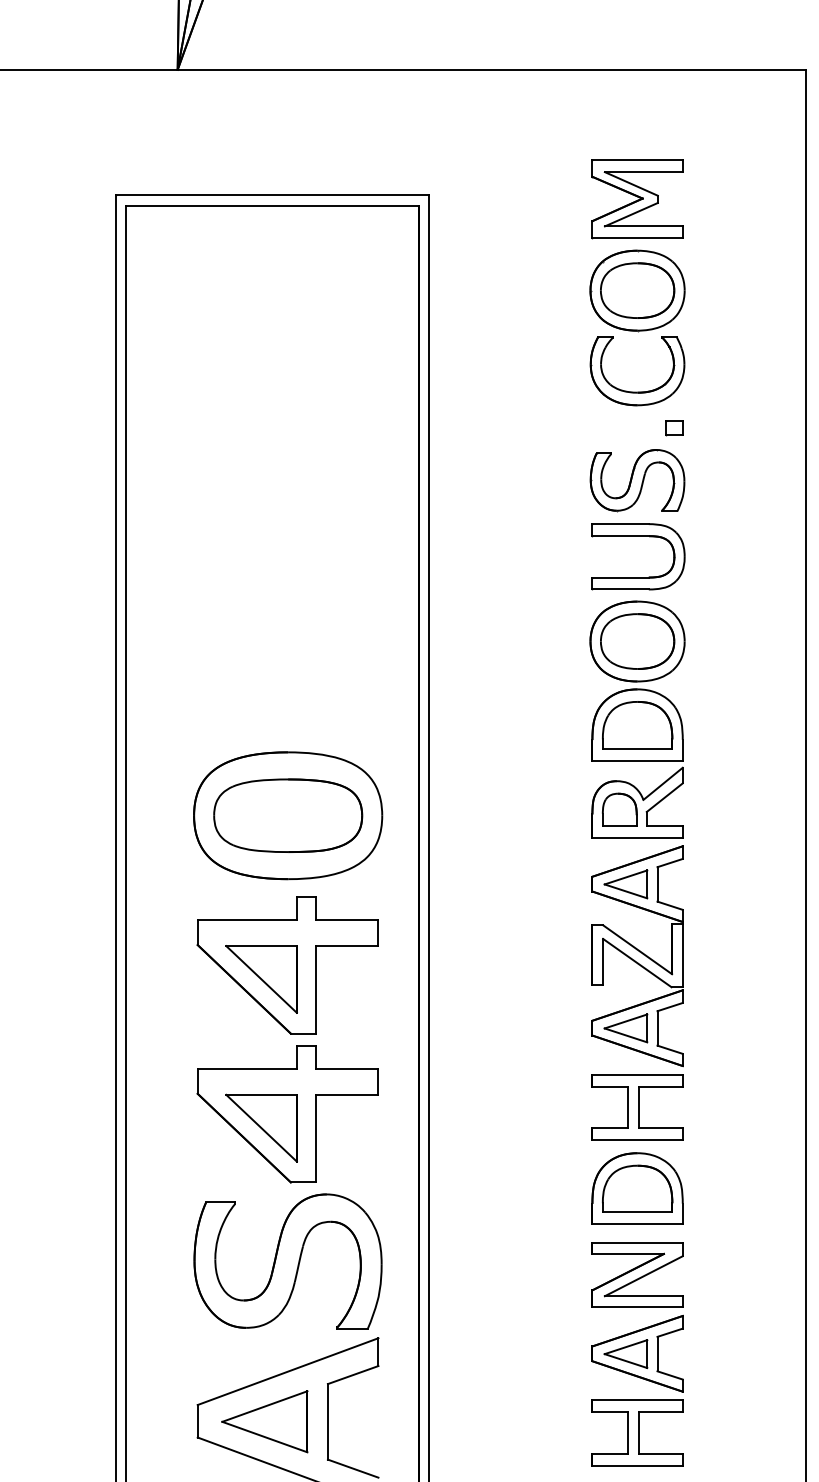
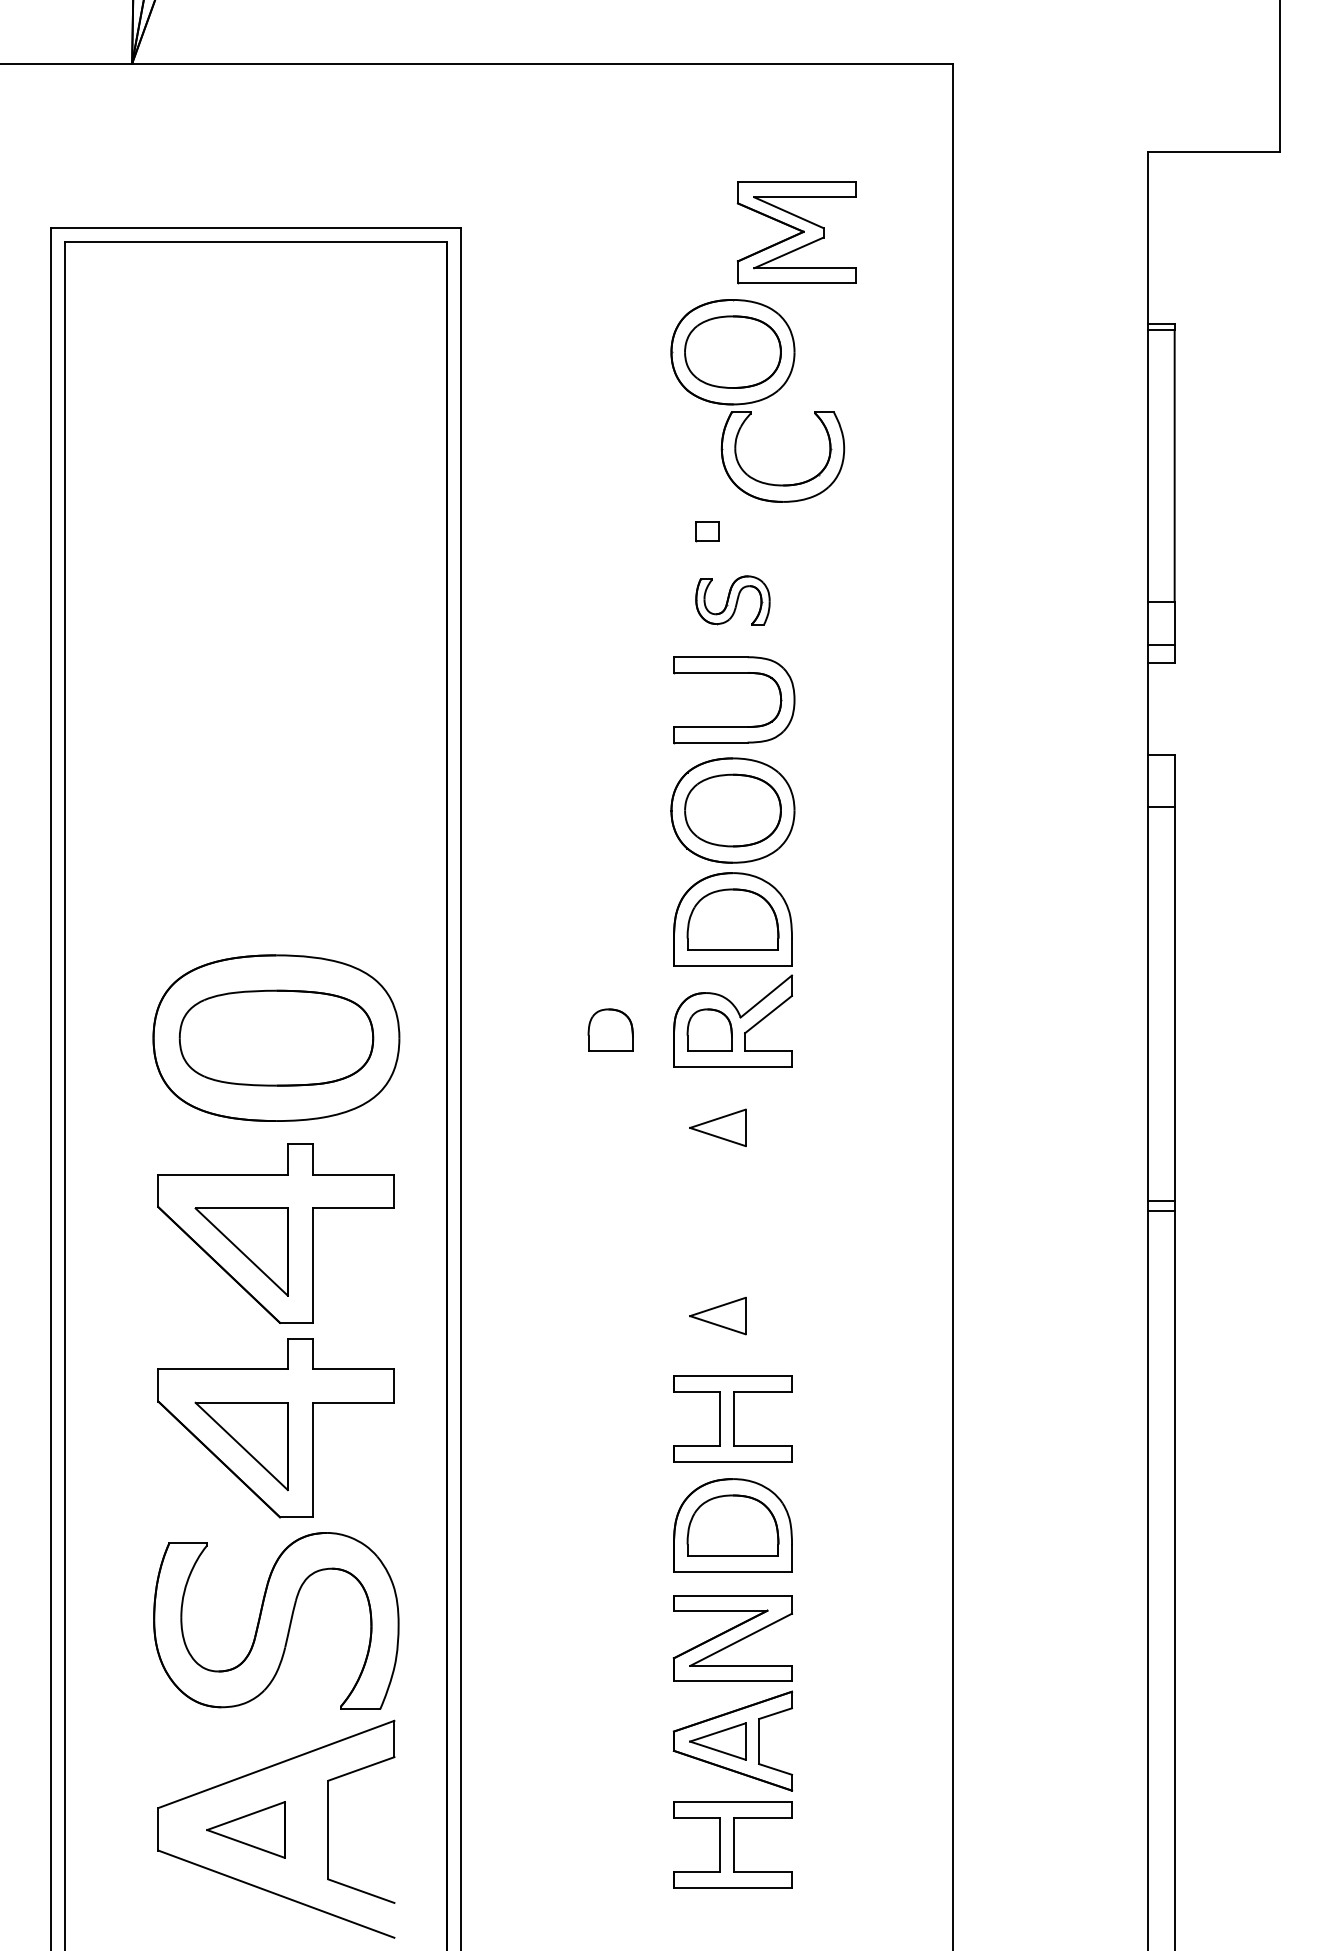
part: (637, 199) -> (796, 232), moved
part: (637, 391) -> (782, 484), moved
part: (673, 427) -> (707, 531), moved
part: (637, 480) -> (732, 600), size x0.6
part: (543, 809) -> (610, 1029), added
part: (637, 956) -> (732, 1221), removed
part: (264, 1421) -> (245, 1829), size x0.7

